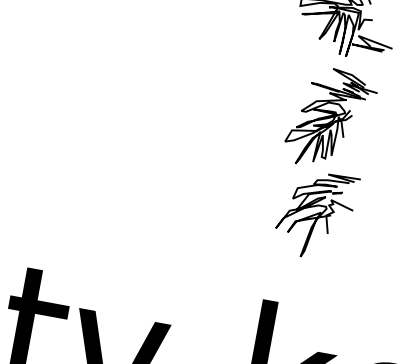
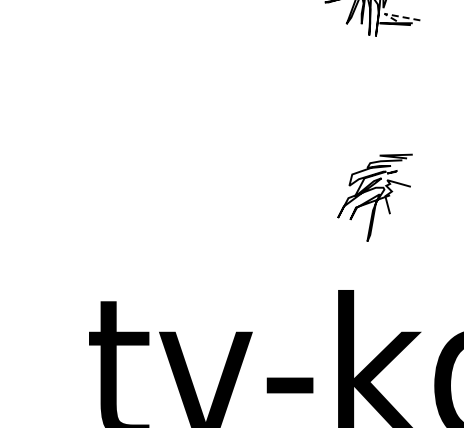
line: (367, 39) -> (393, 15), solid -> dashed
part: (330, 118) -> (371, 100), removed

